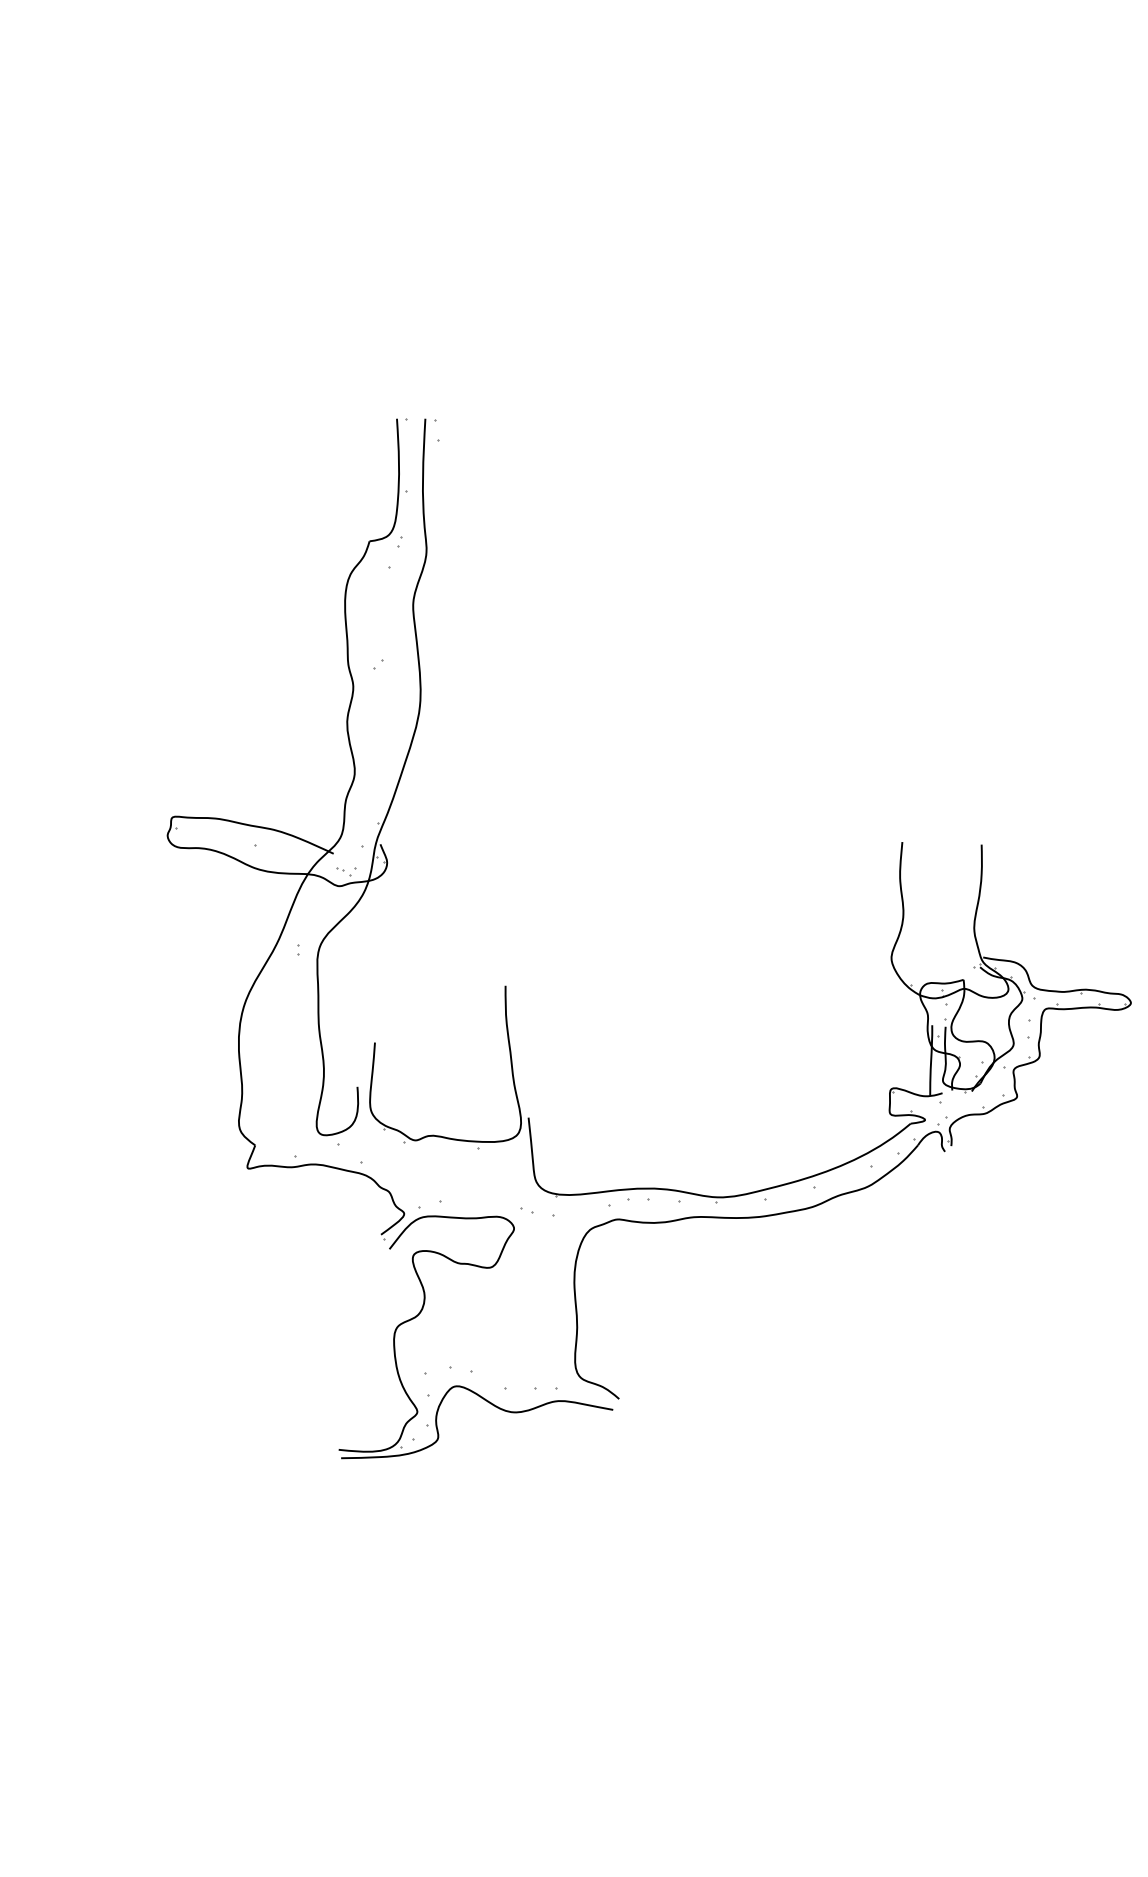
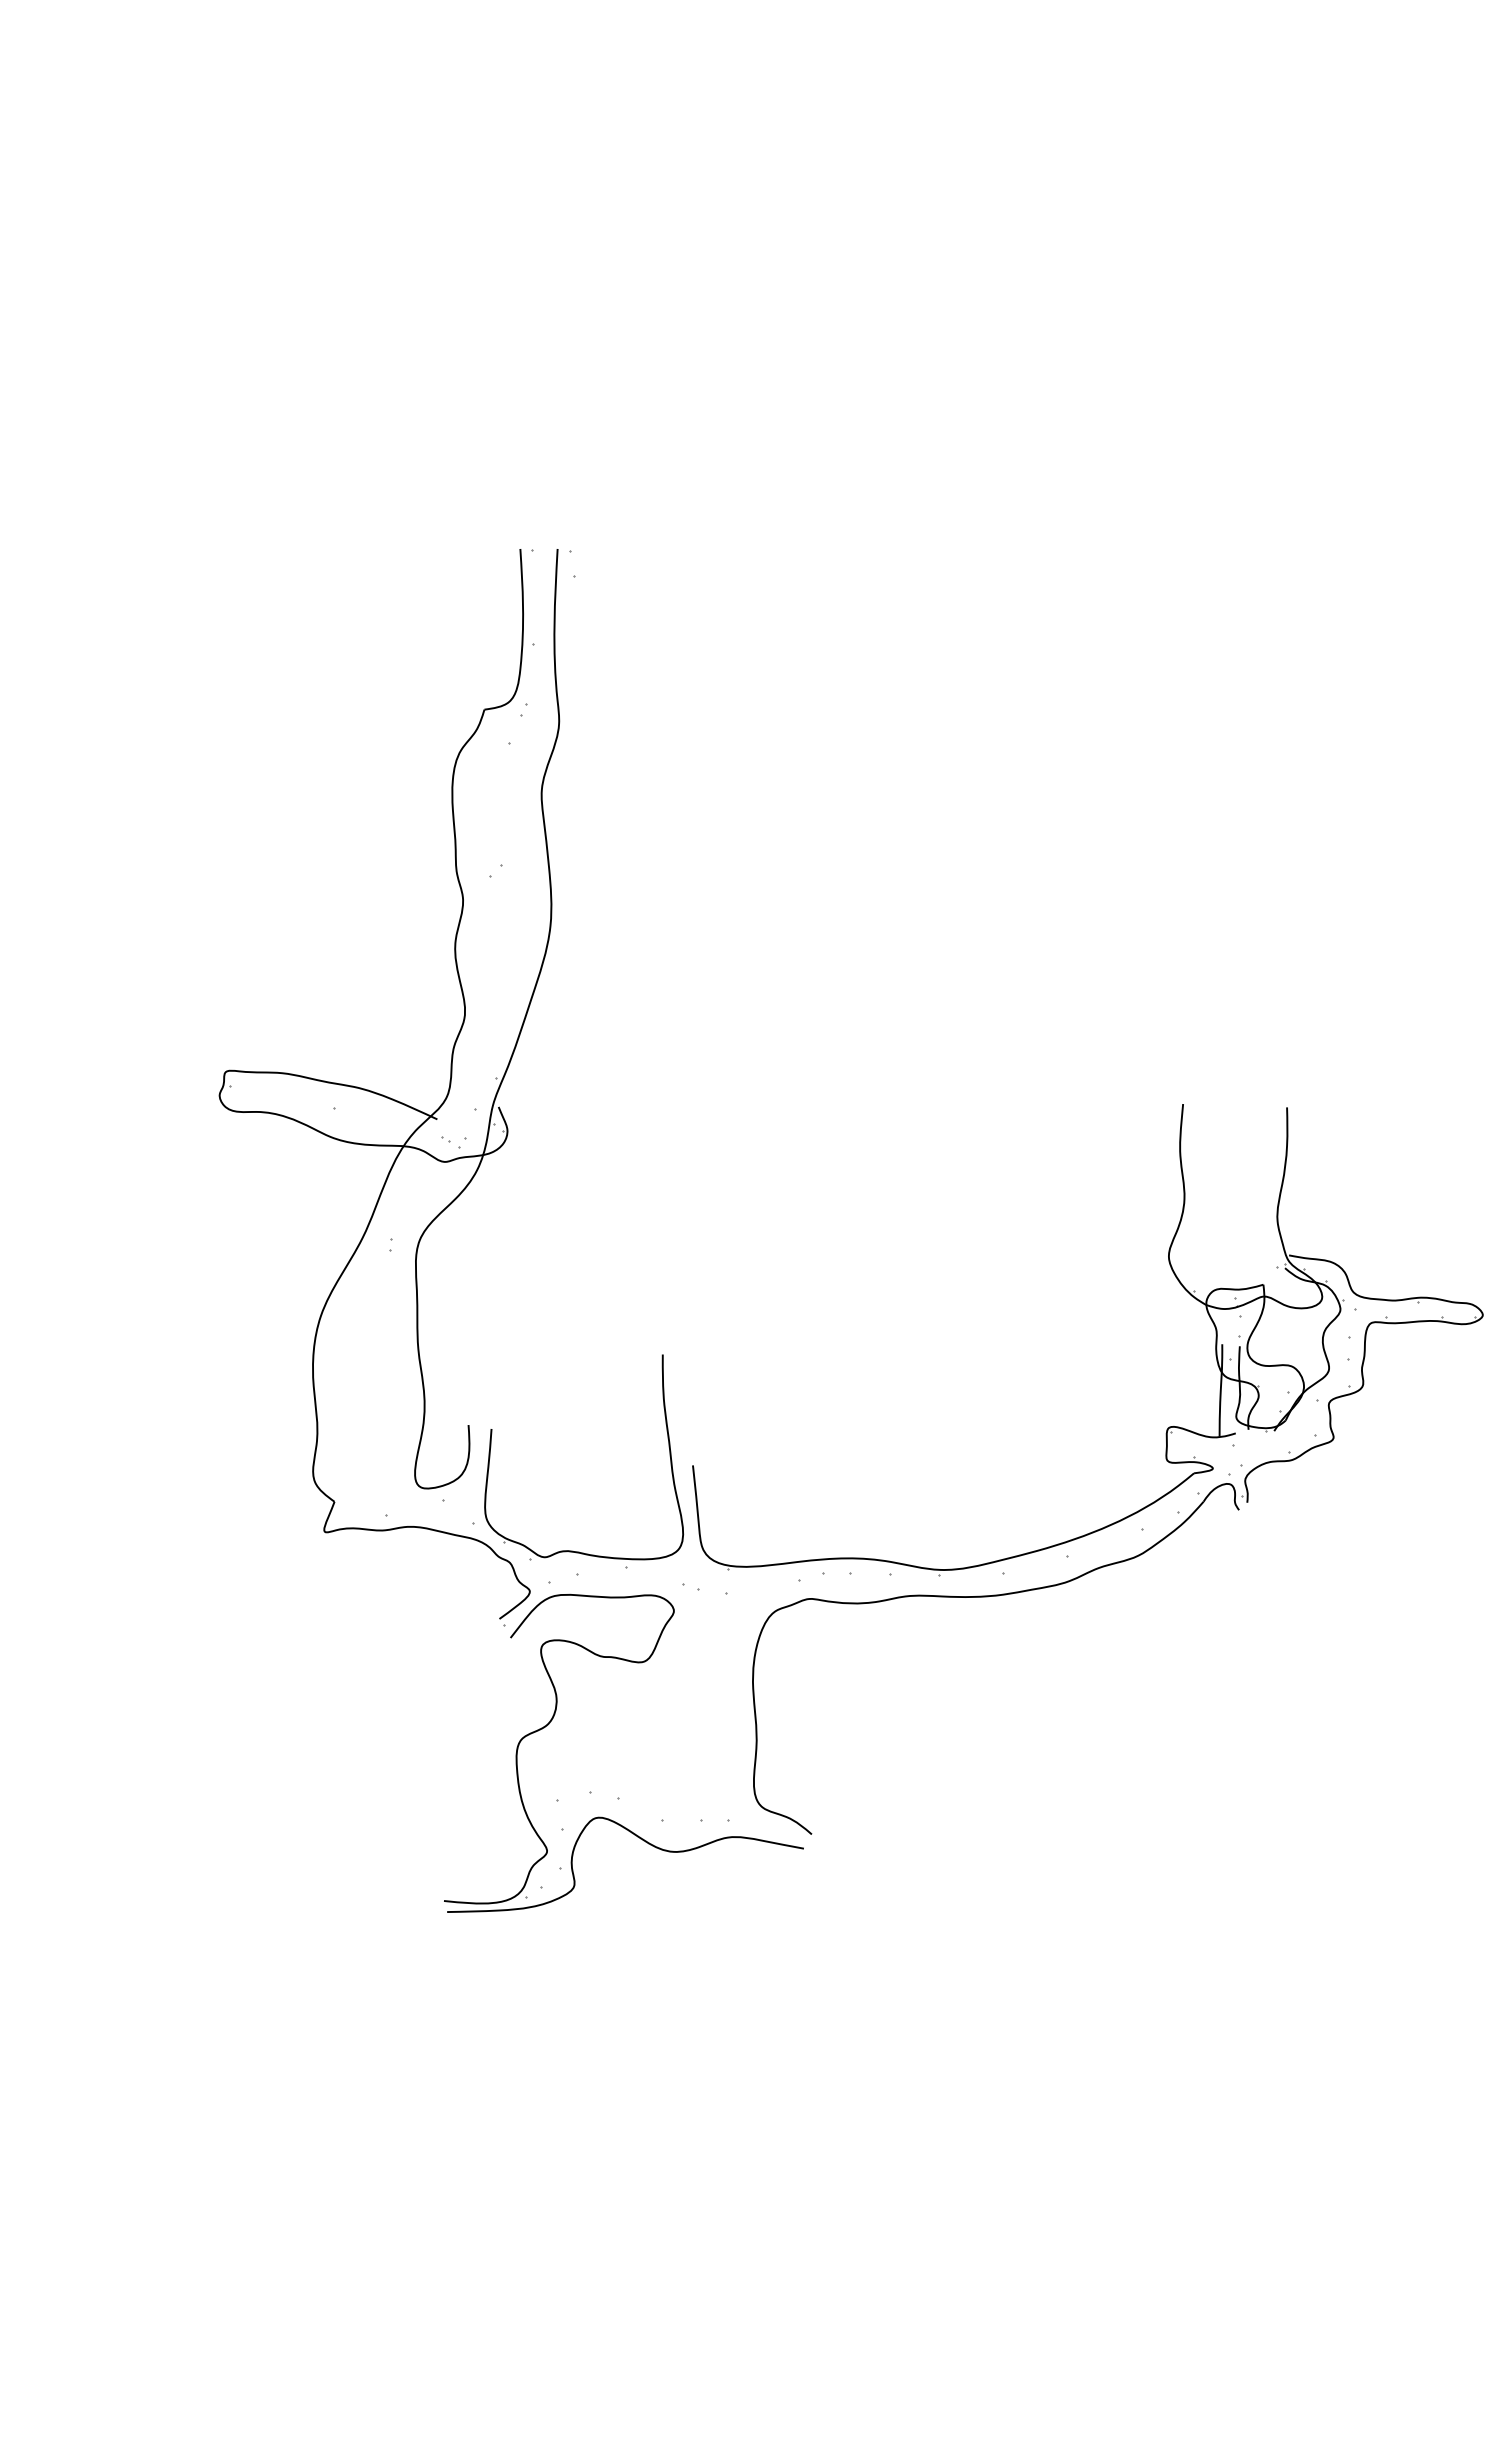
part: (510, 1063) -> (669, 1456), moved

